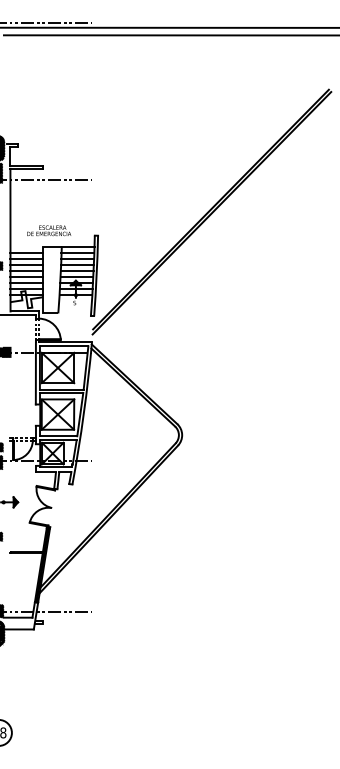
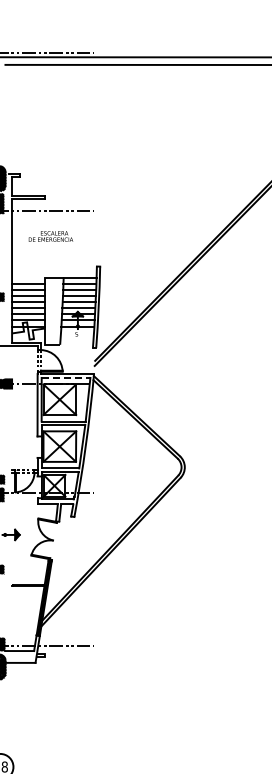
text: (49, 230) -> (51, 236), moved
line: (64, 346) -> (66, 378), solid -> dashed

